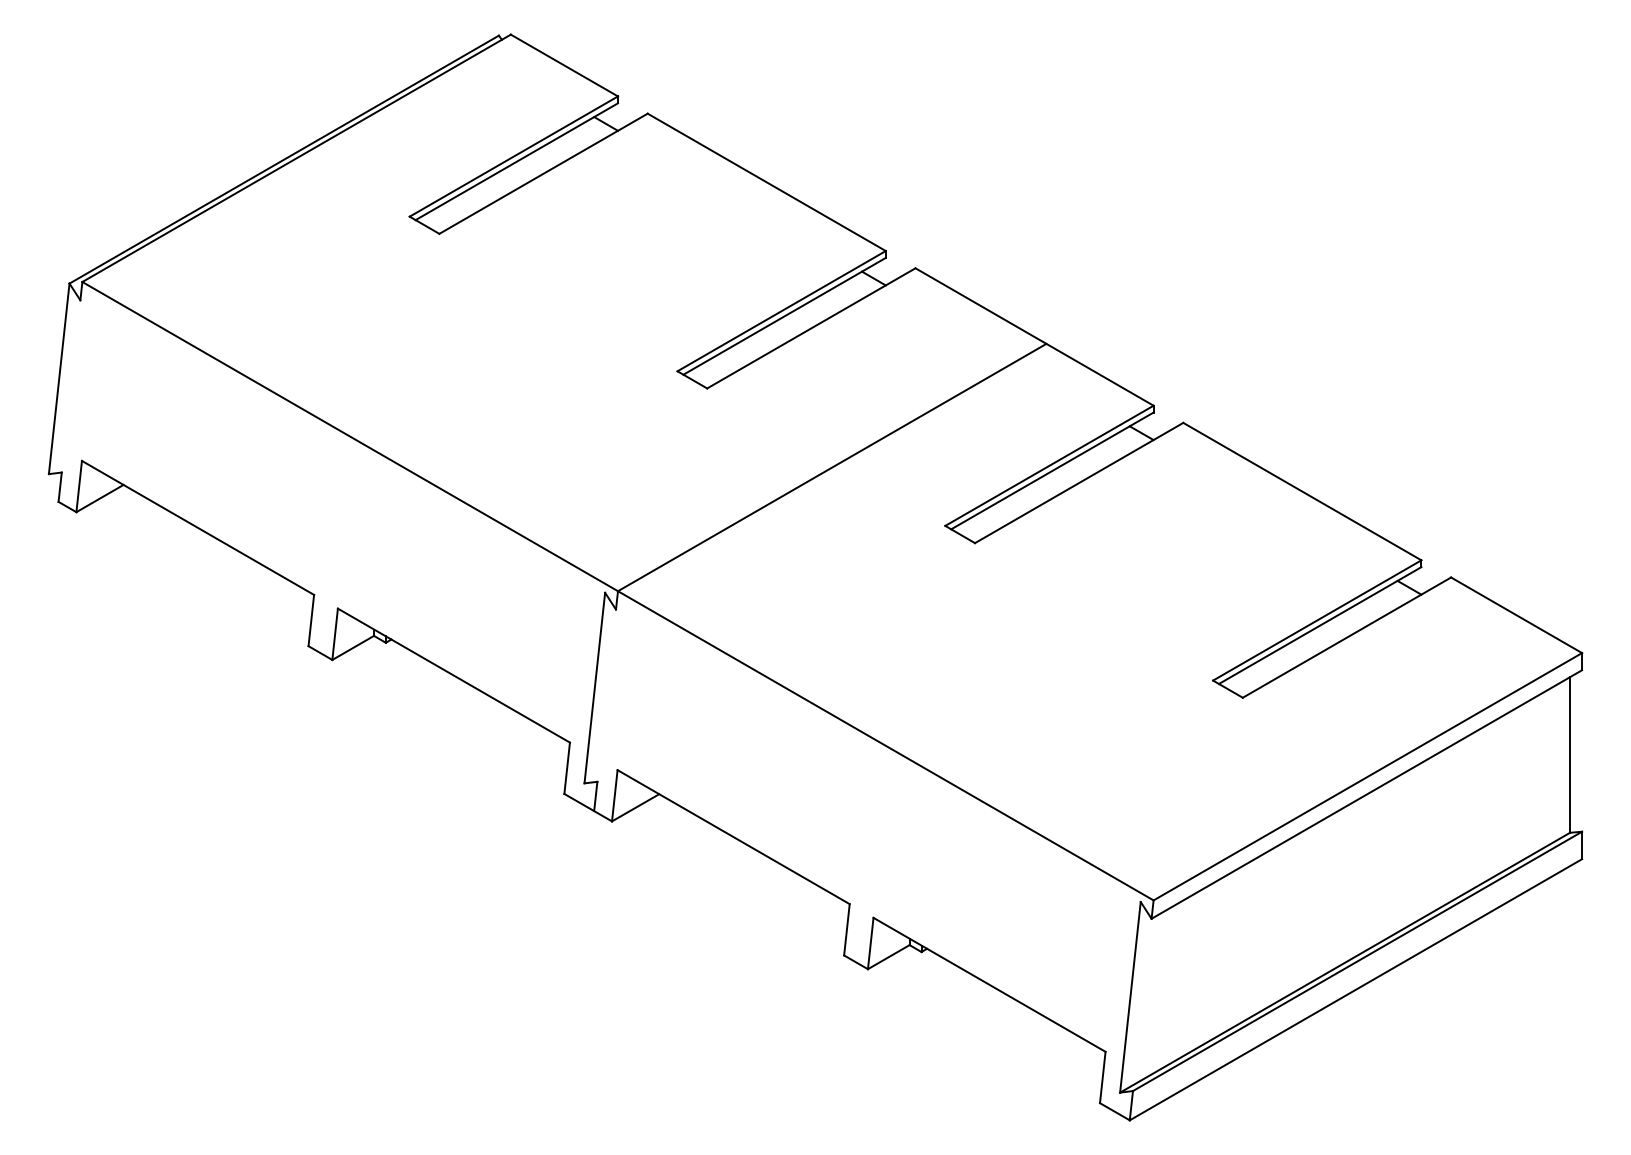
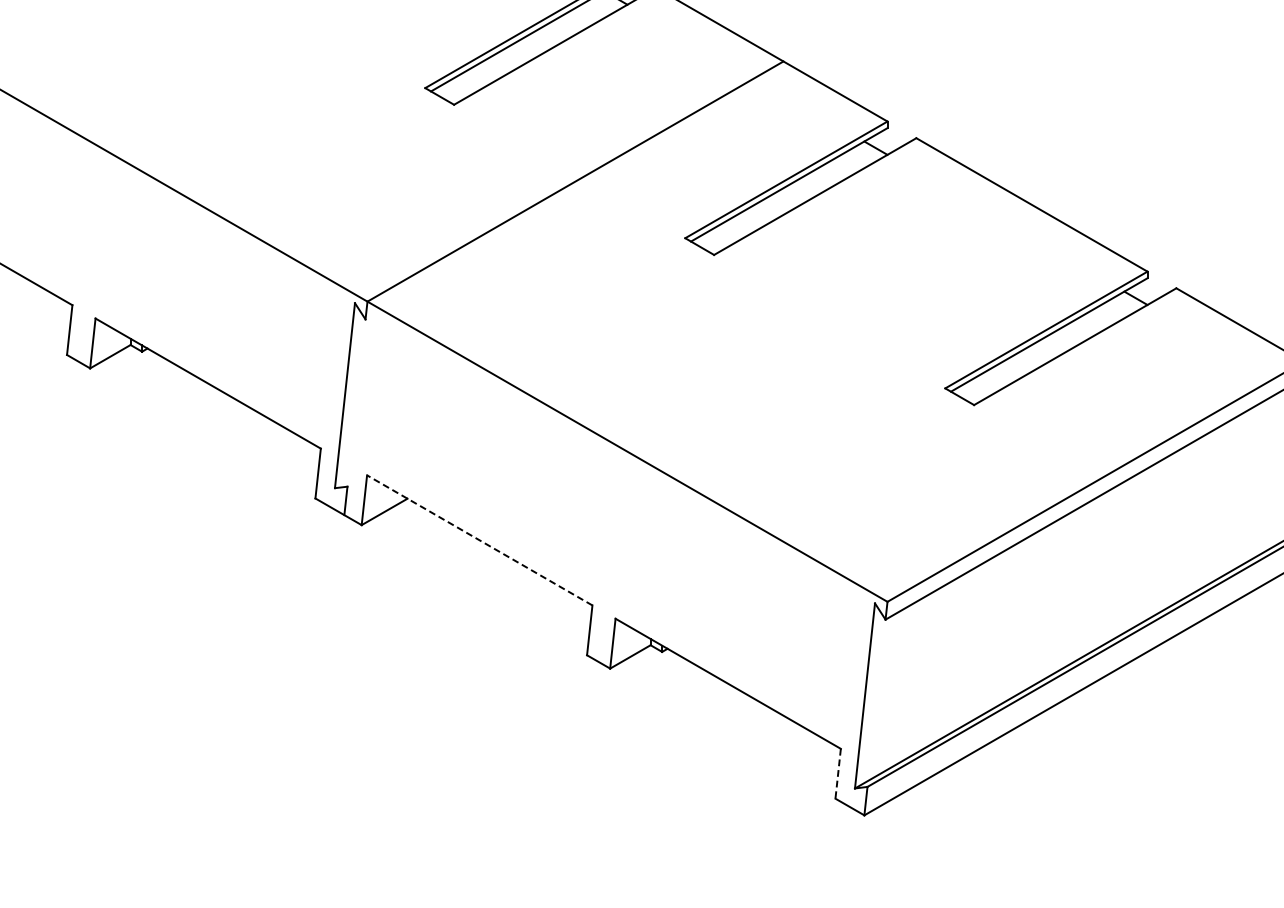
line: (733, 836) -> (479, 539), solid -> dashed
line: (1102, 1077) -> (837, 773), solid -> dashed

